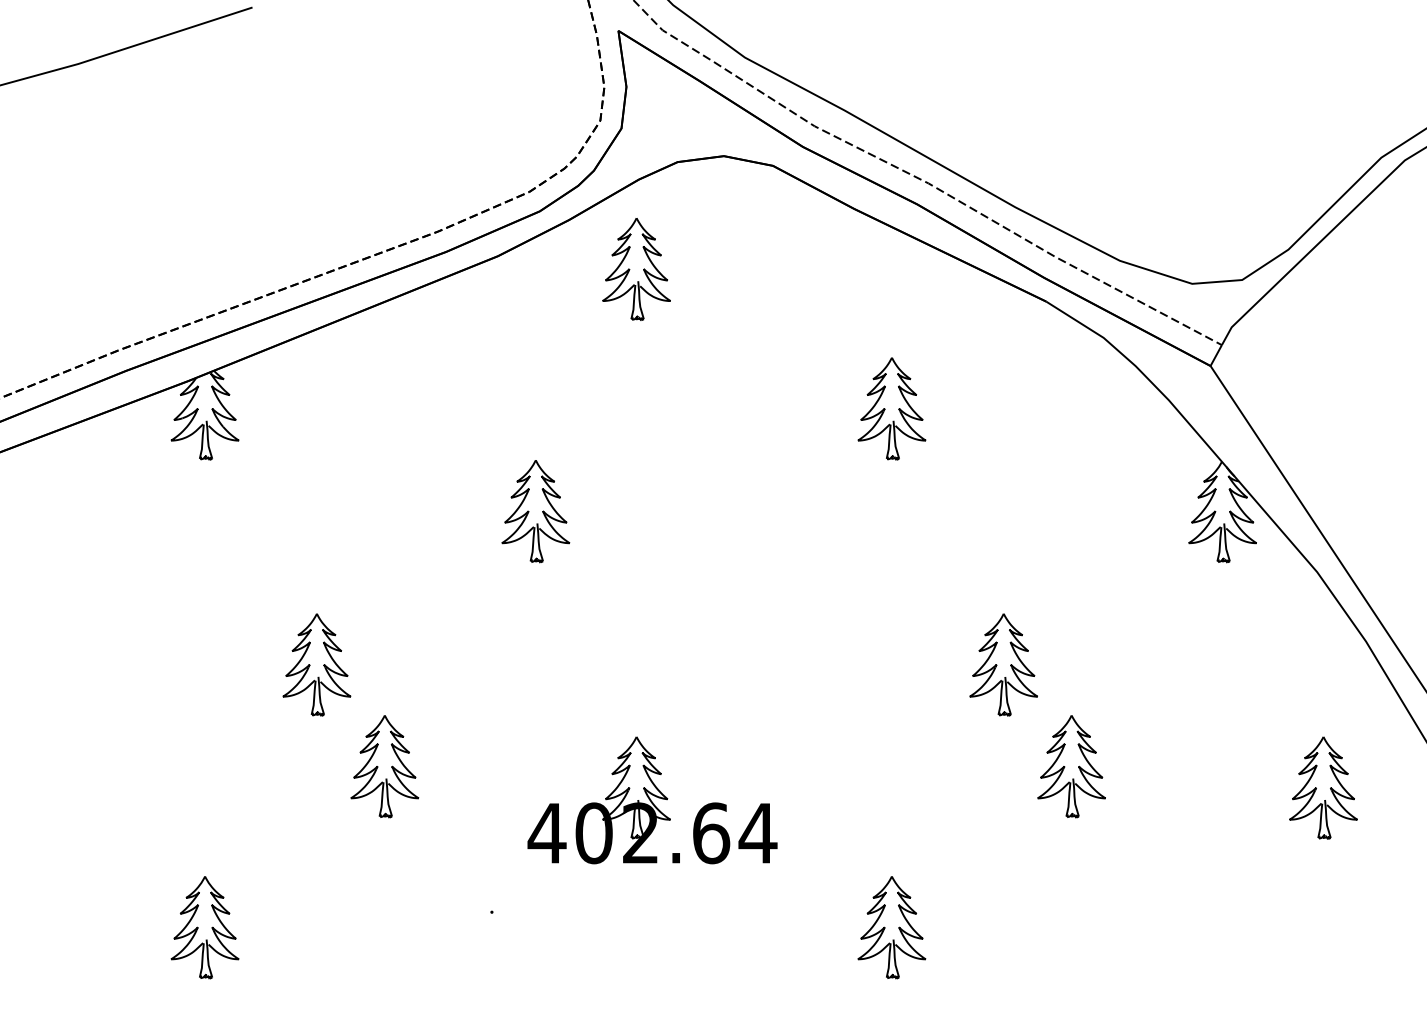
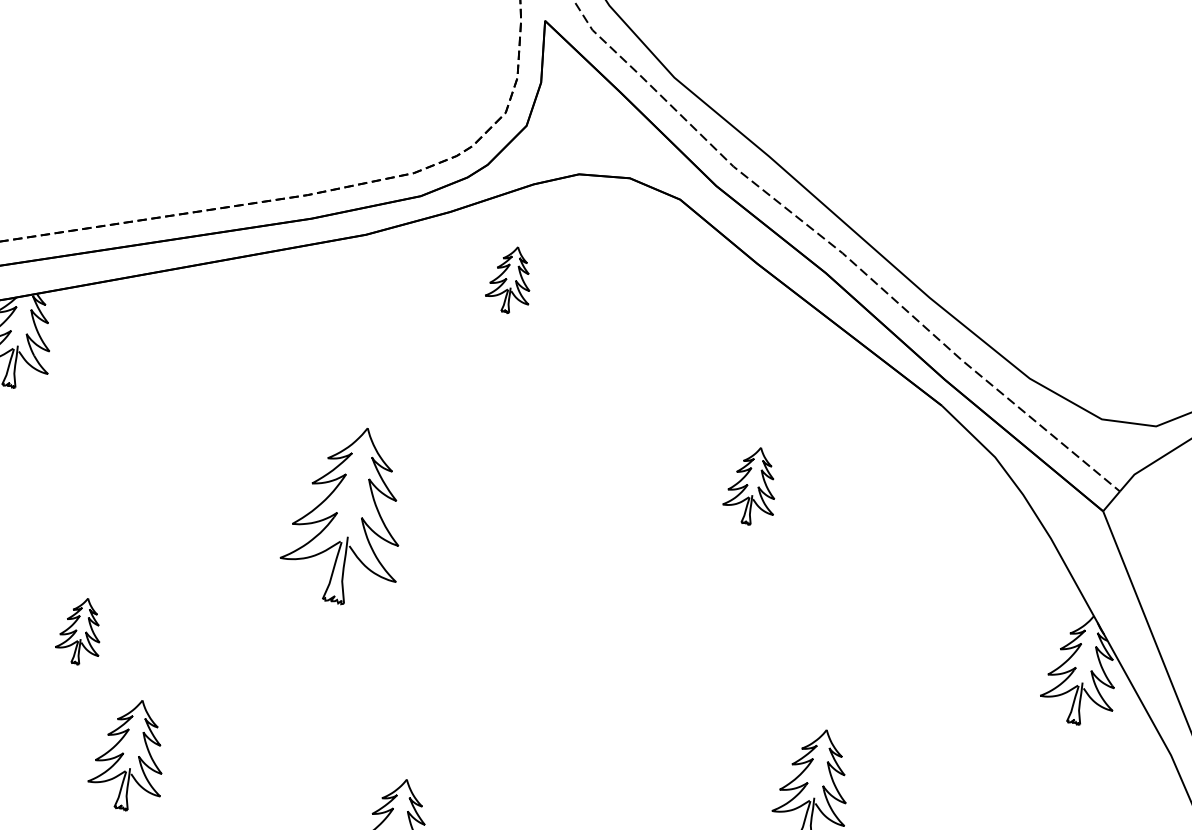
part: (636, 269) -> (511, 279), size x0.6
part: (891, 408) -> (752, 485), size x0.7
part: (535, 511) -> (349, 516), size x1.6
part: (316, 664) -> (80, 630), size x0.6

